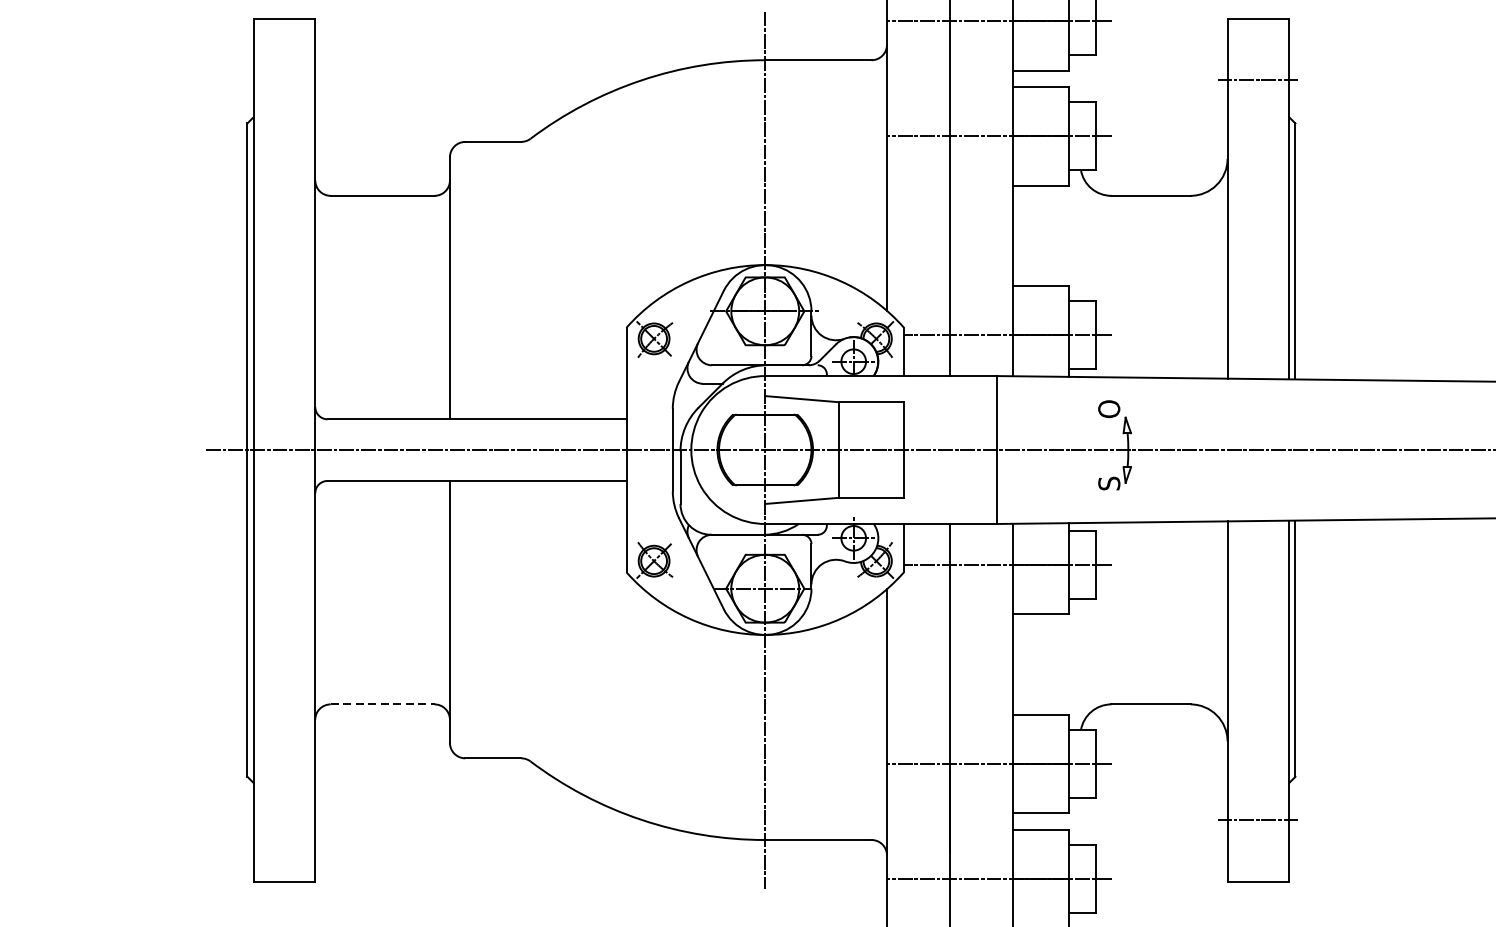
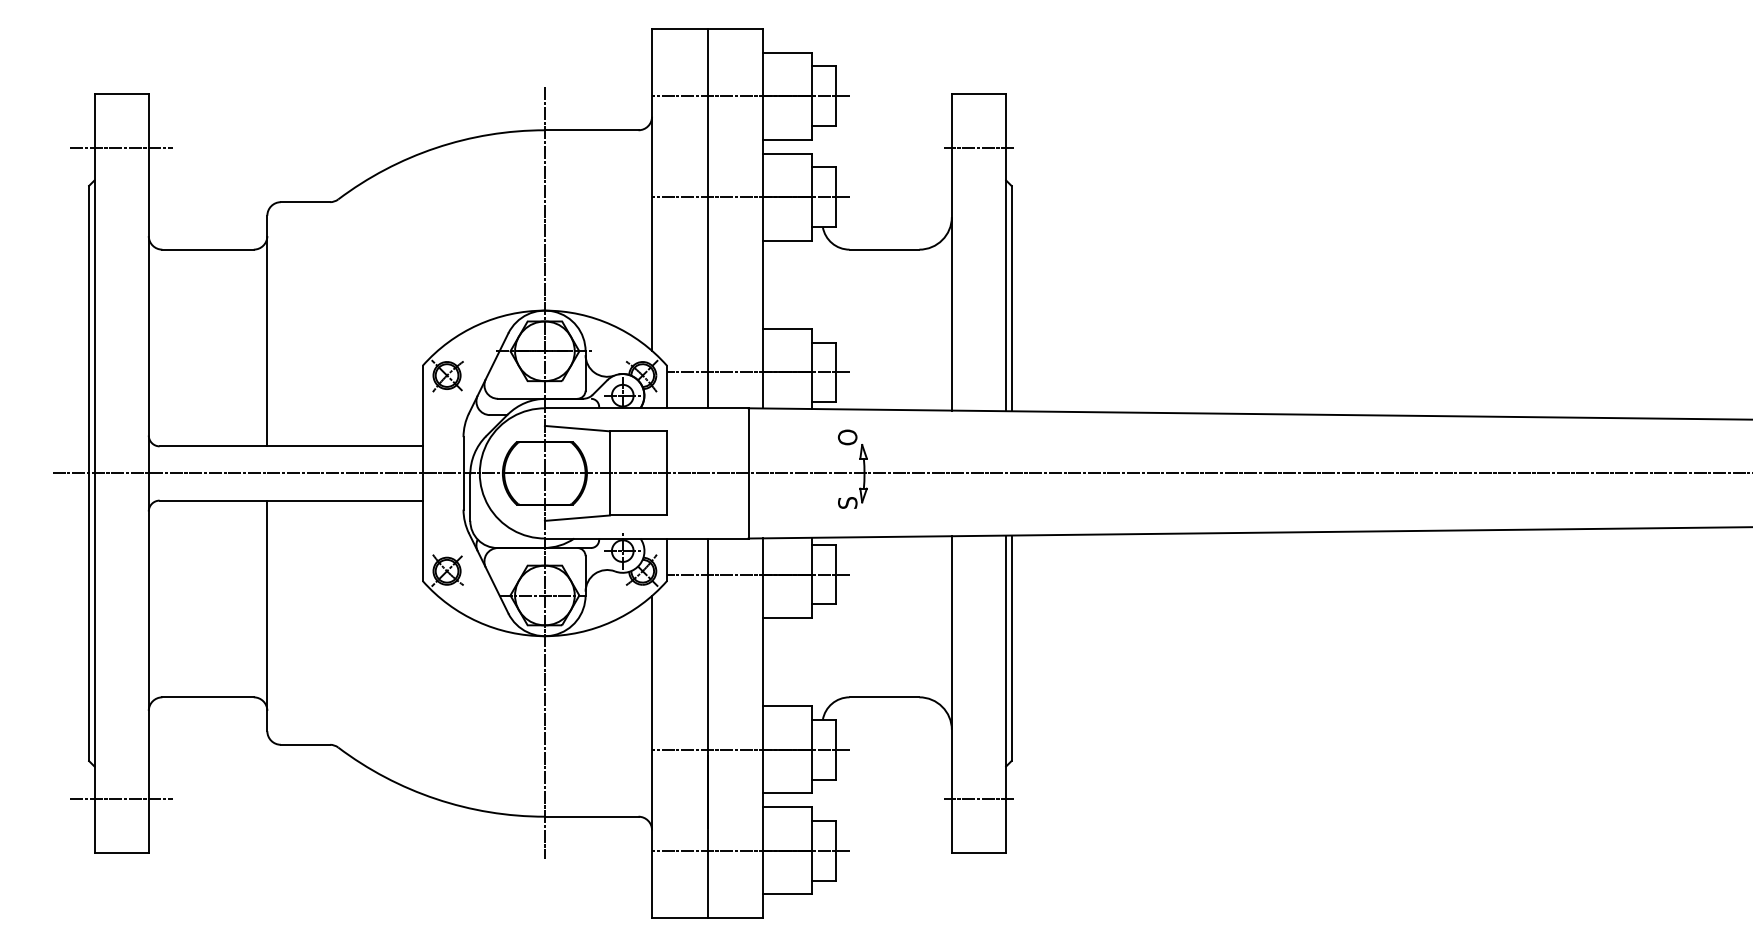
line: (284, 79) -> (121, 147), added
line: (383, 704) -> (208, 697), dashed -> solid
line: (284, 820) -> (121, 799), added

